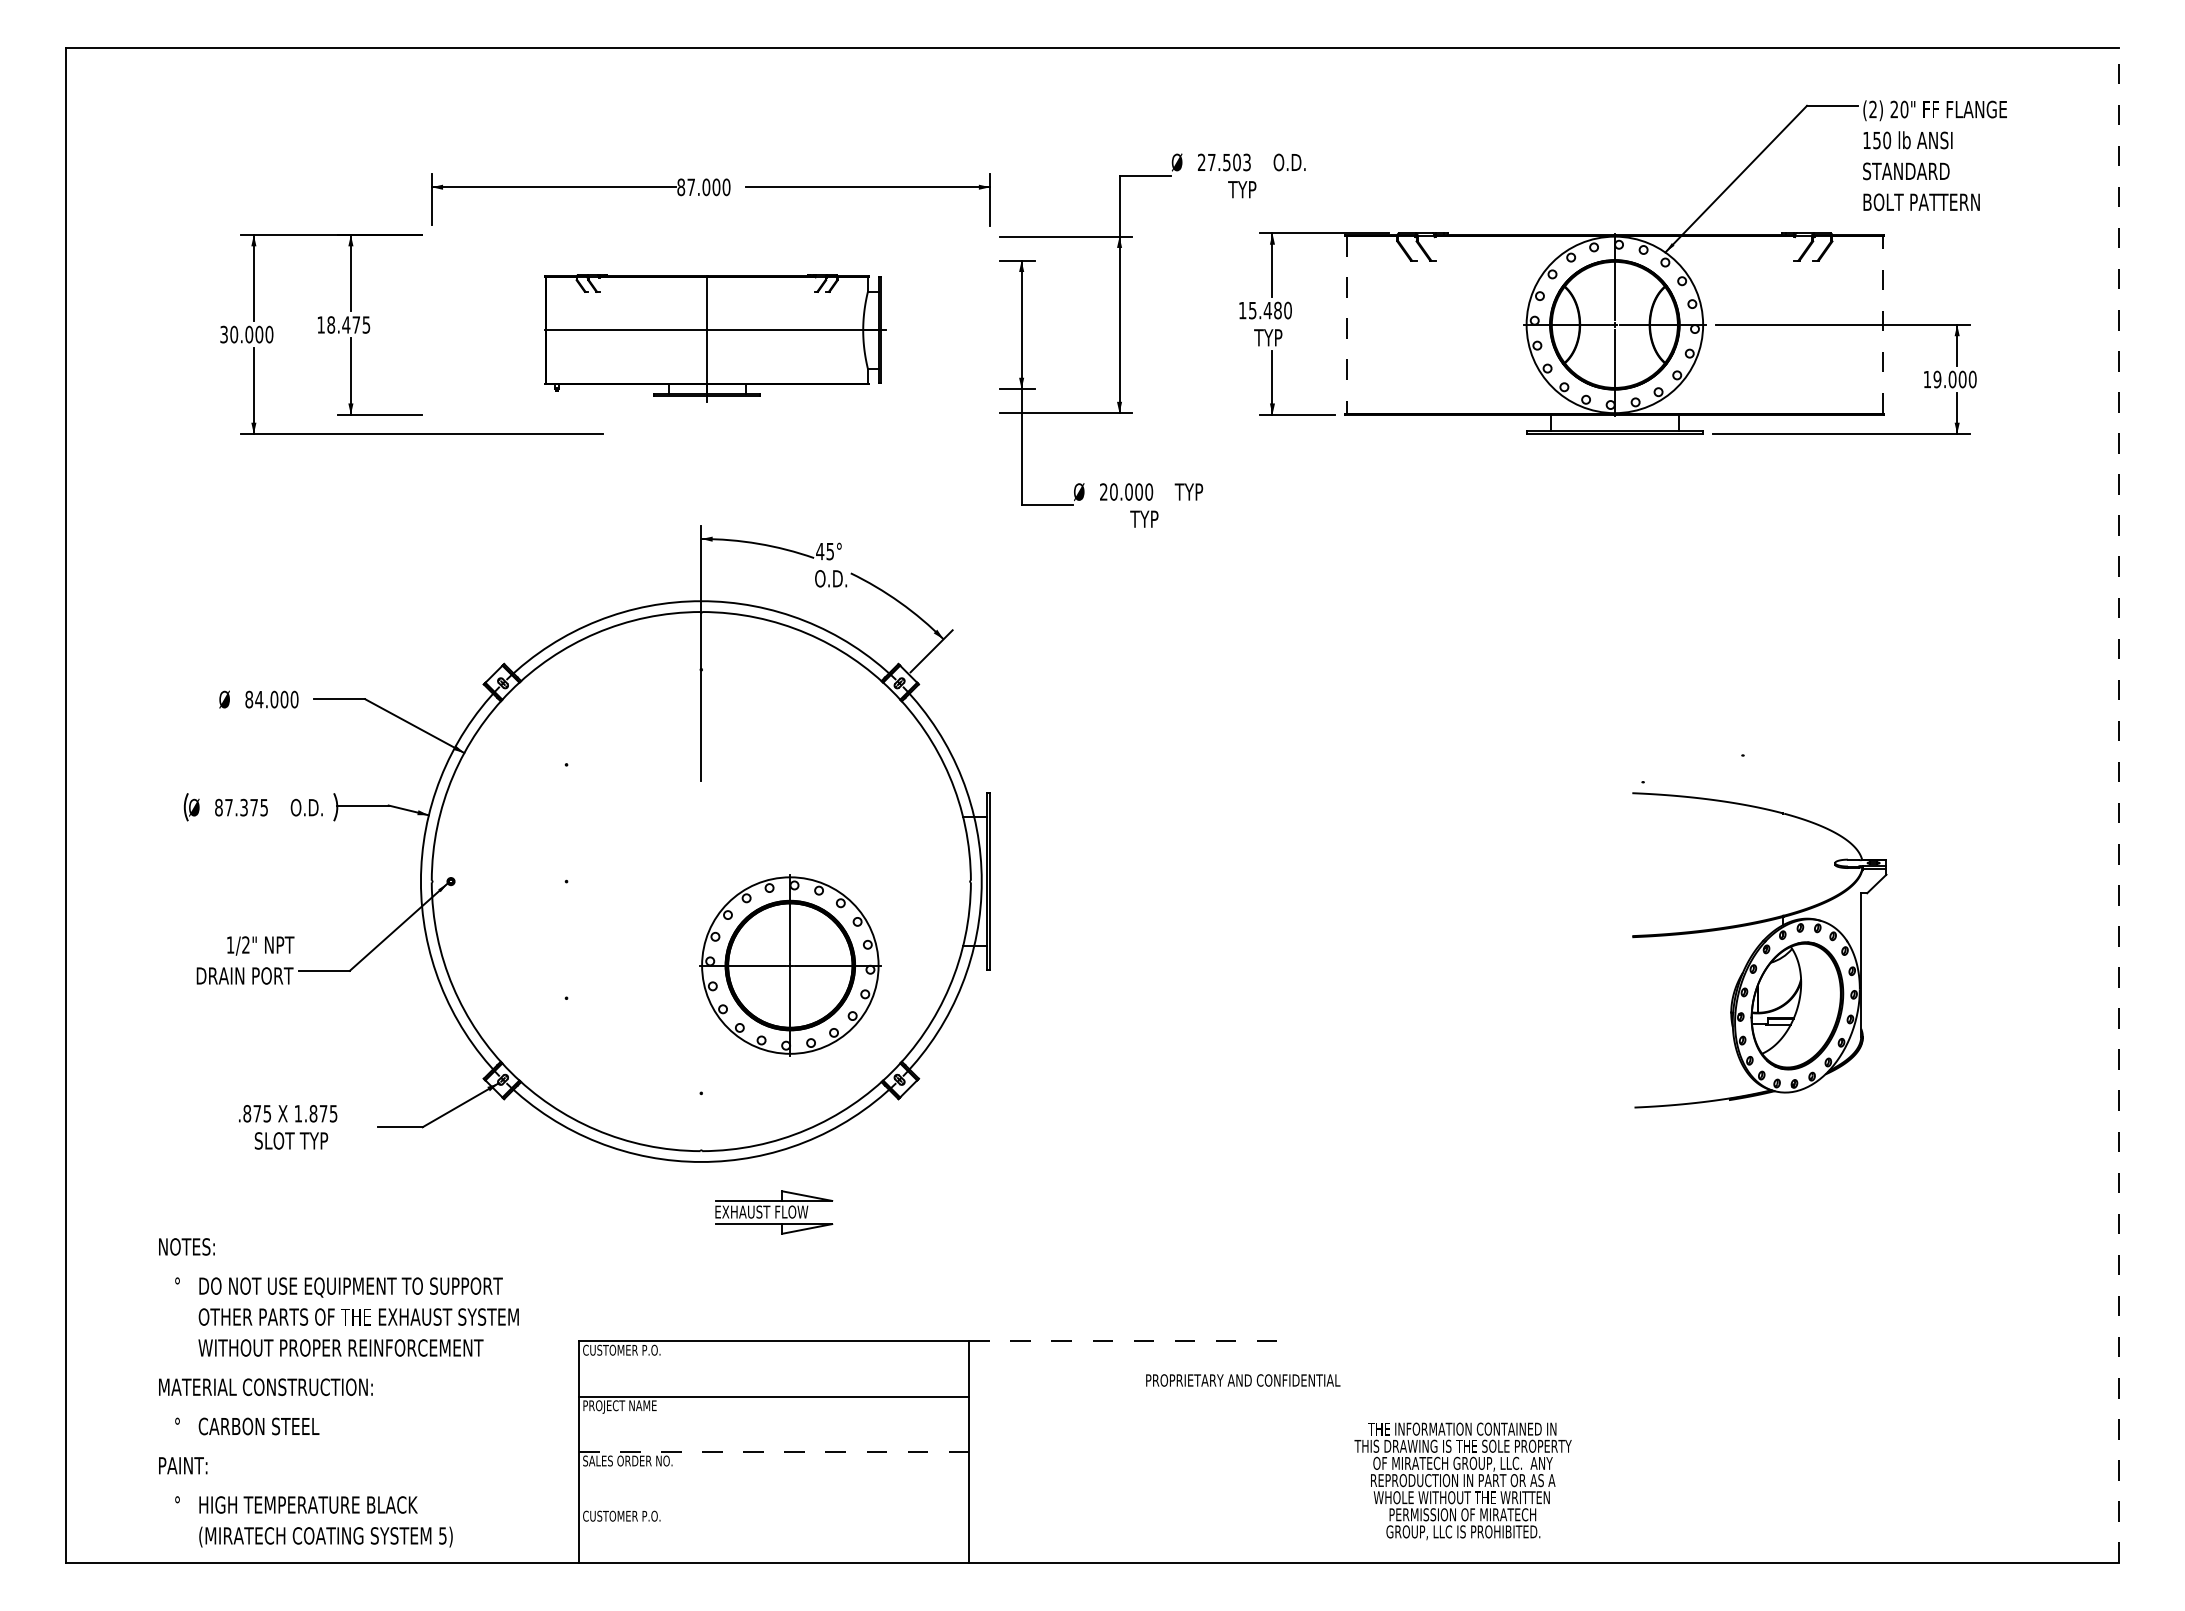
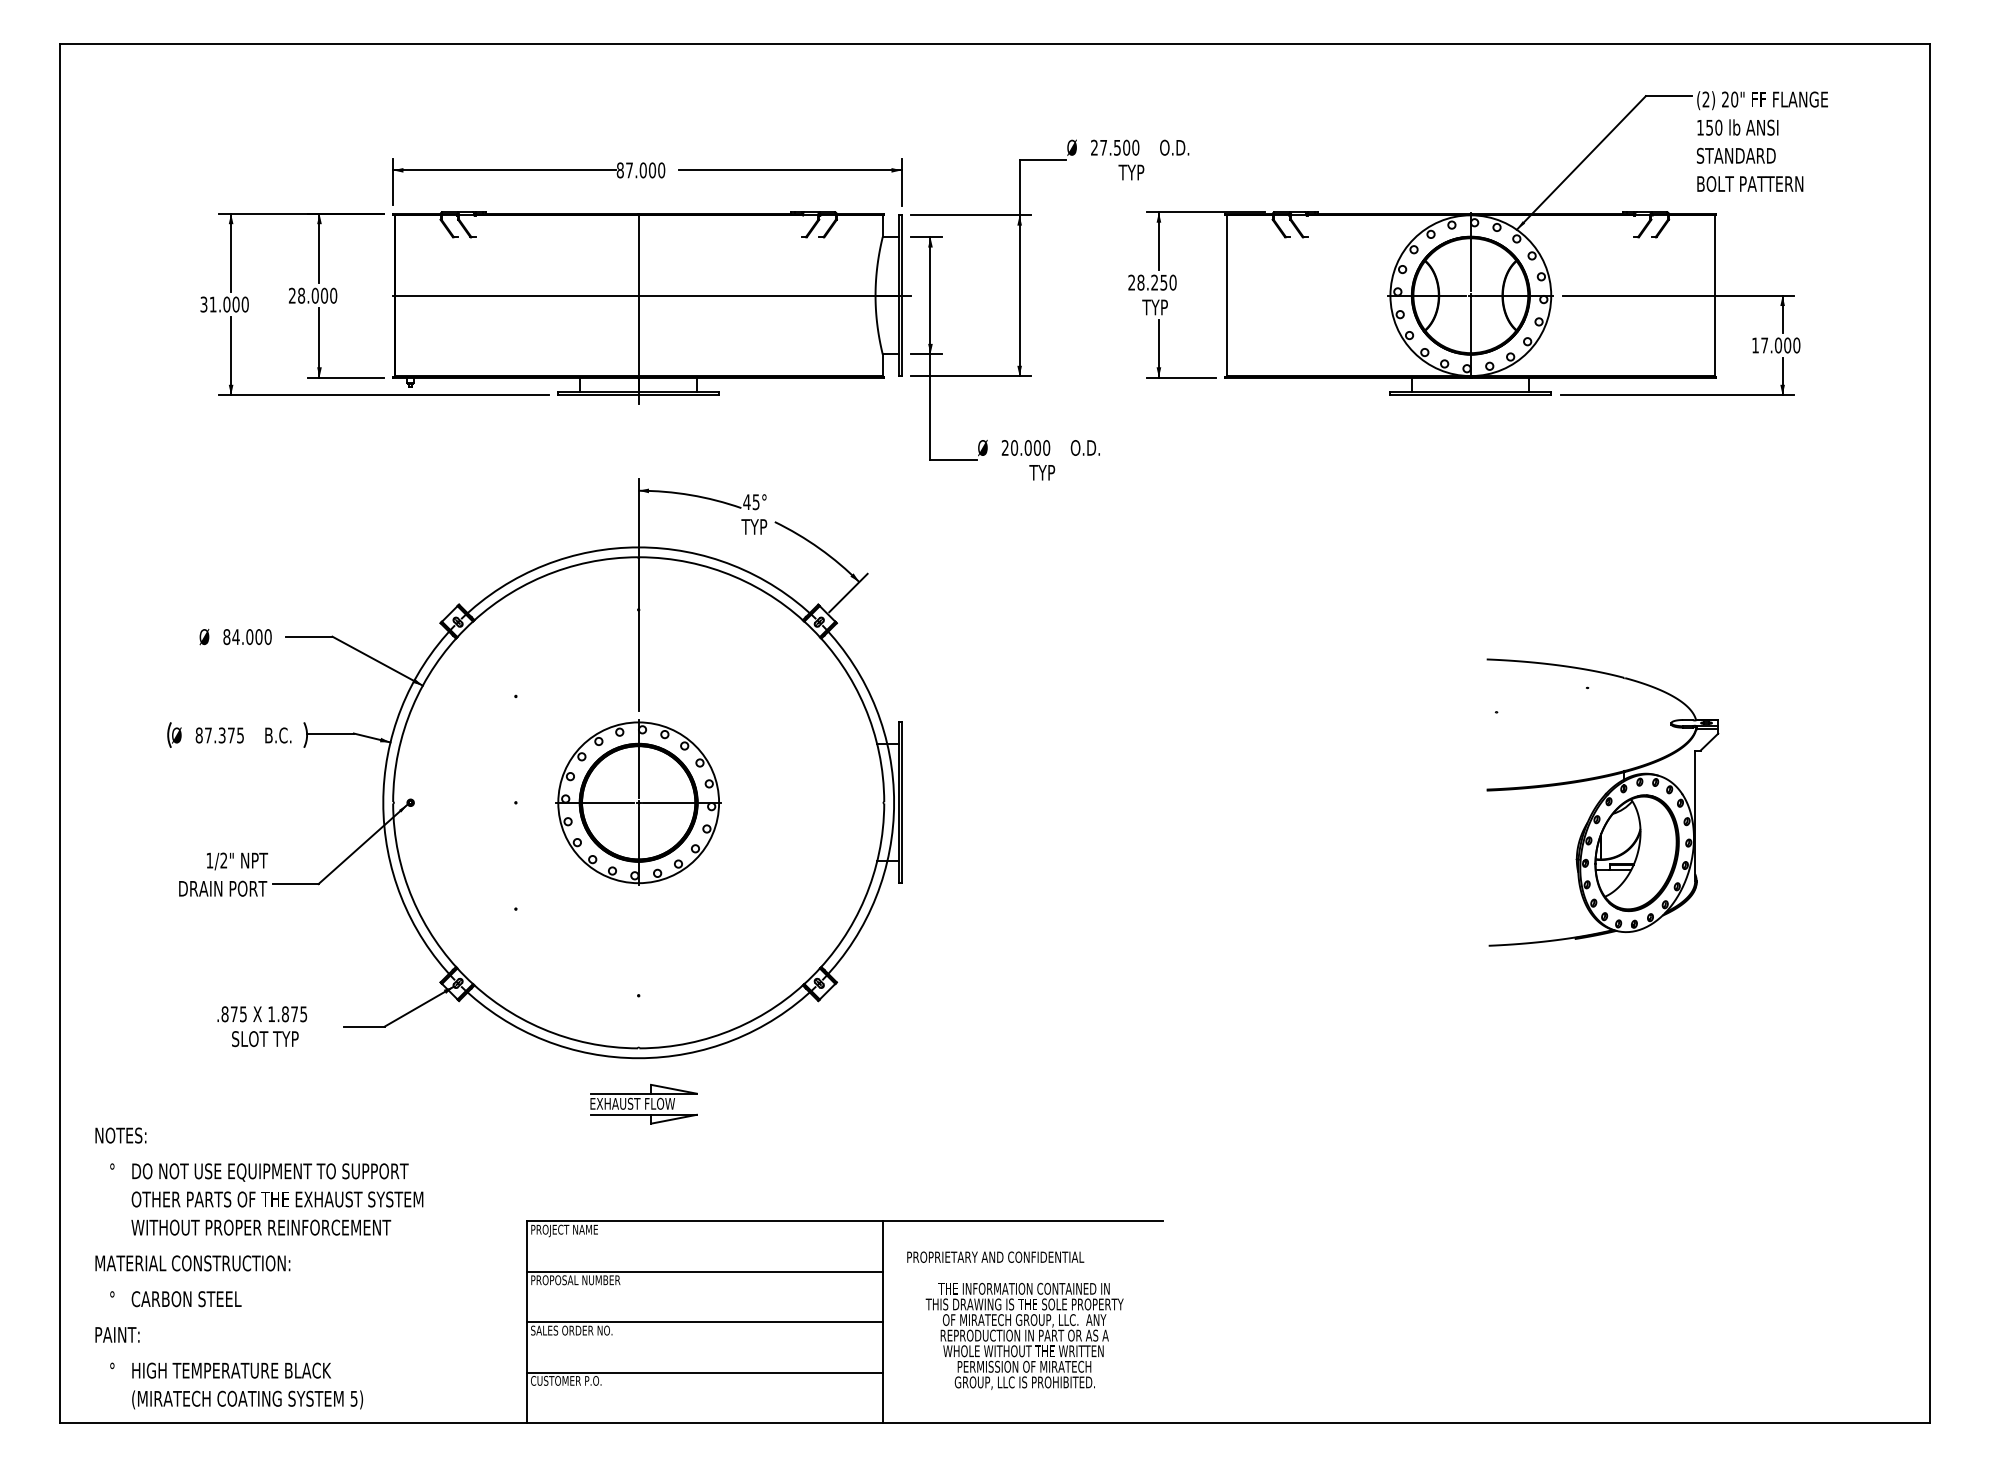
text: (1247, 162) -> (1136, 147), 27.503 -> 27.500
text: (1259, 310) -> (1147, 282), 15.480 -> 28.250
text: (343, 324) -> (312, 295), 18.475 -> 28.000
line: (1346, 324) -> (1226, 295), dashed -> solid
line: (1882, 324) -> (1714, 295), dashed -> solid
text: (234, 334) -> (213, 304), 30.000 -> 31.000
part: (715, 338) -> (651, 308), size x1.67
text: (1937, 379) -> (1764, 345), 19.000 -> 17.000
text: (1190, 491) -> (1084, 447), TYP -> O.D.
text: (830, 578) -> (756, 526), O.D. -> TYP
line: (2119, 805) -> (1930, 733), dashed -> solid
text: (306, 807) -> (279, 735), O.D. -> B.C.
part: (1759, 950) -> (1602, 802), moved
part: (790, 965) -> (638, 802), moved
part: (774, 1212) -> (644, 1104), moved
line: (1122, 1341) -> (1022, 1221), dashed -> solid
text: (621, 1351) -> (565, 1230), CUSTOMER P.O. -> PROJECT NAME
text: (1243, 1380) -> (995, 1257), moved
text: (338, 1392) -> (258, 1268), moved
text: (641, 1406) -> (584, 1280), PROJECT NAME -> PROPOSAL NUMBER
line: (773, 1451) -> (704, 1321), dashed -> solid
text: (1462, 1481) -> (1024, 1336), moved
line: (774, 1507) -> (705, 1372), added

